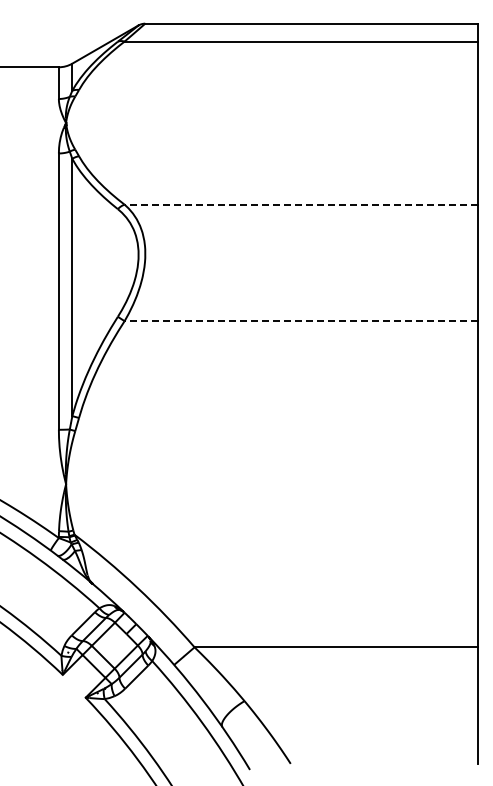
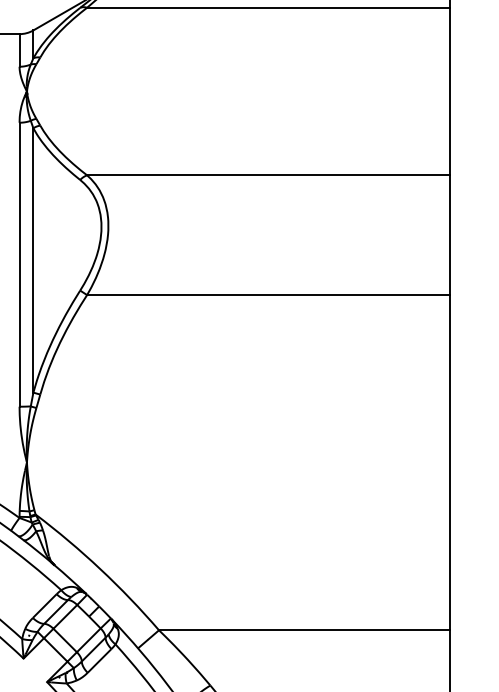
line: (301, 204) -> (268, 175), dashed -> solid
line: (301, 321) -> (268, 295), dashed -> solid

